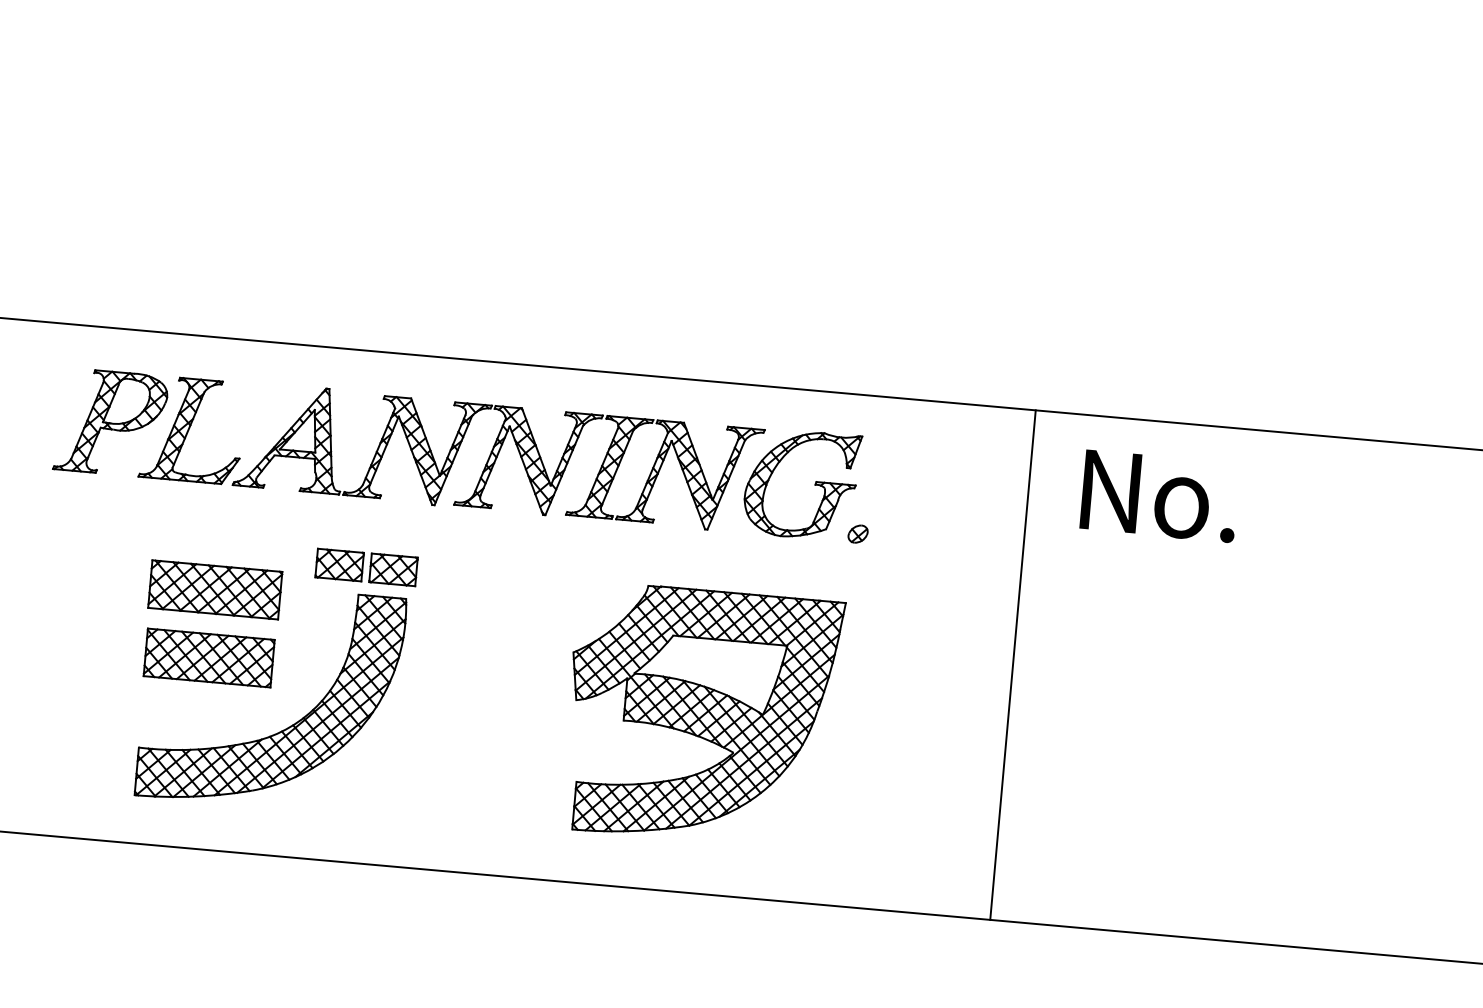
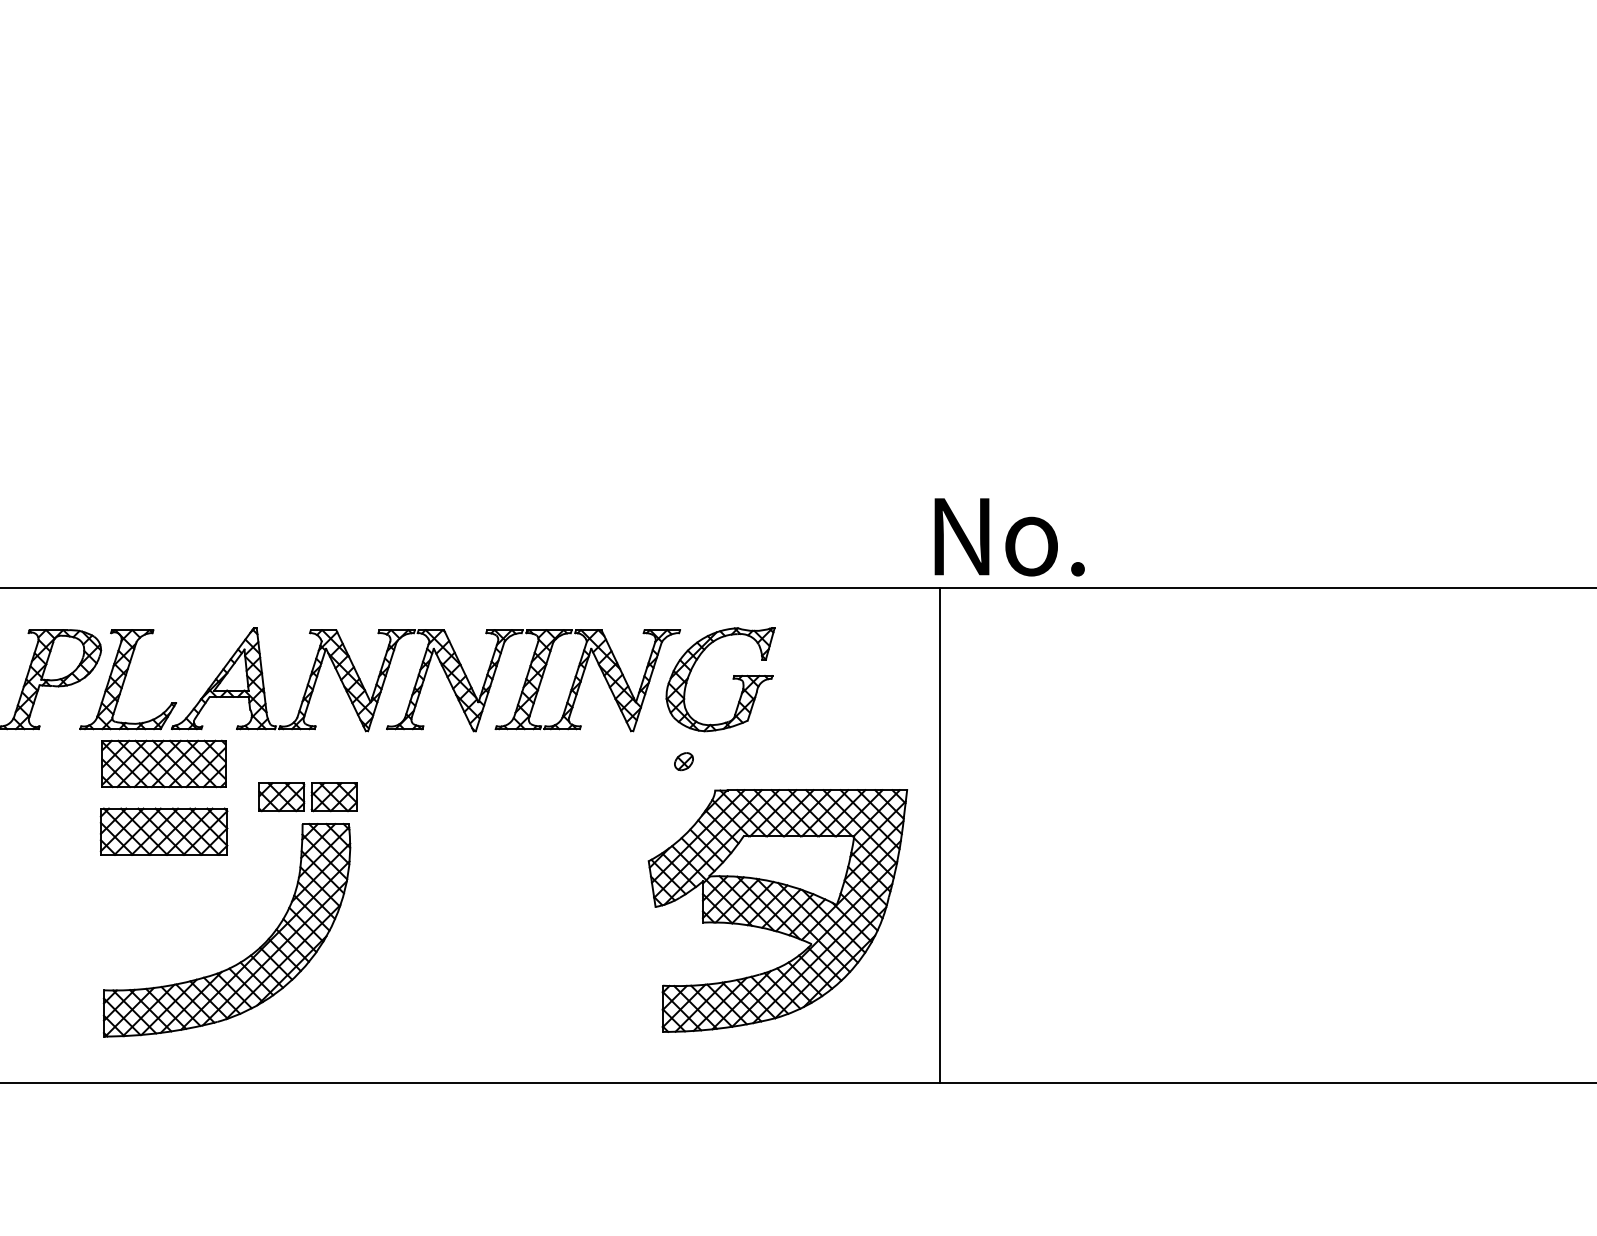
text: (1159, 496) -> (1009, 537), moved
part: (857, 533) -> (683, 761), moved
part: (208, 657) -> (163, 763), moved
part: (701, 715) -> (777, 910), moved

